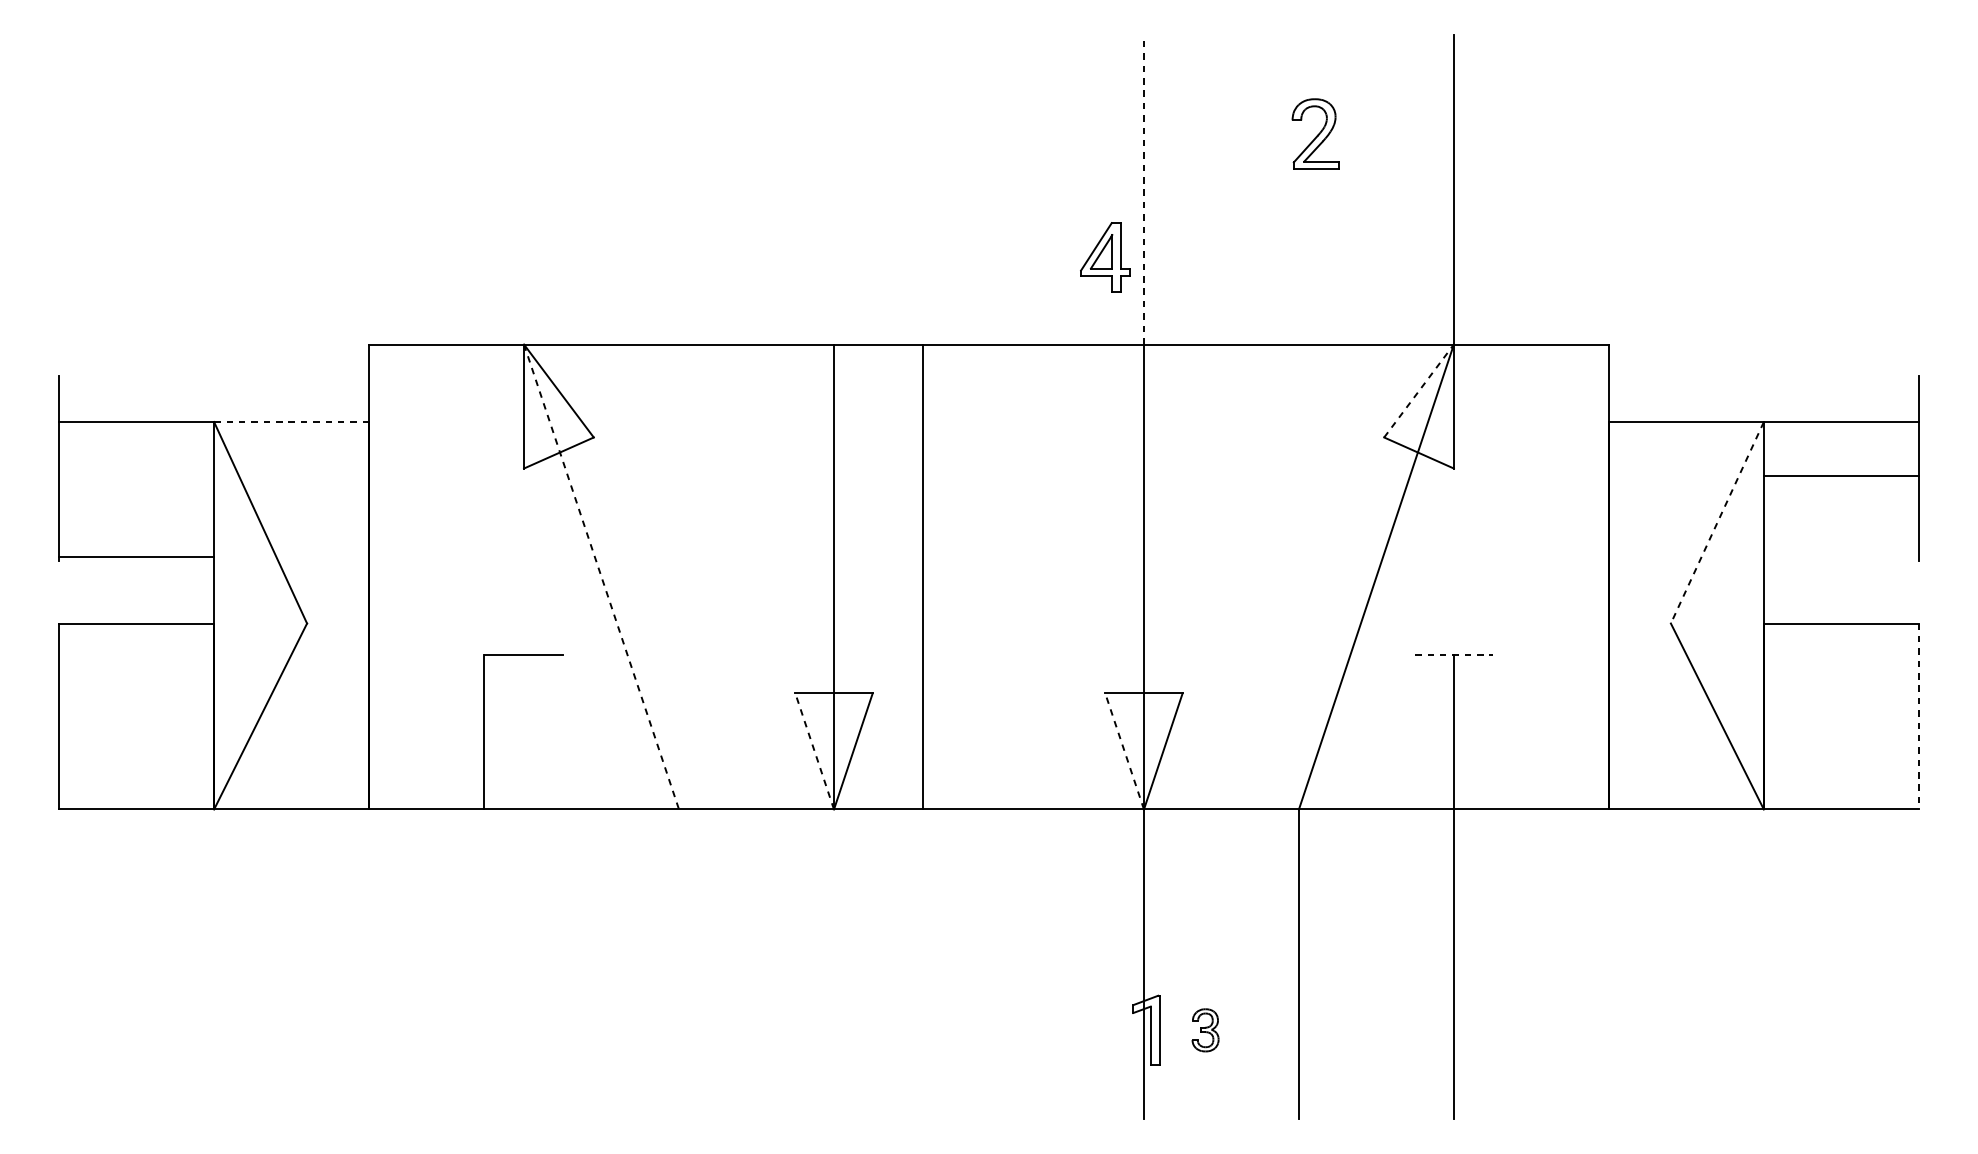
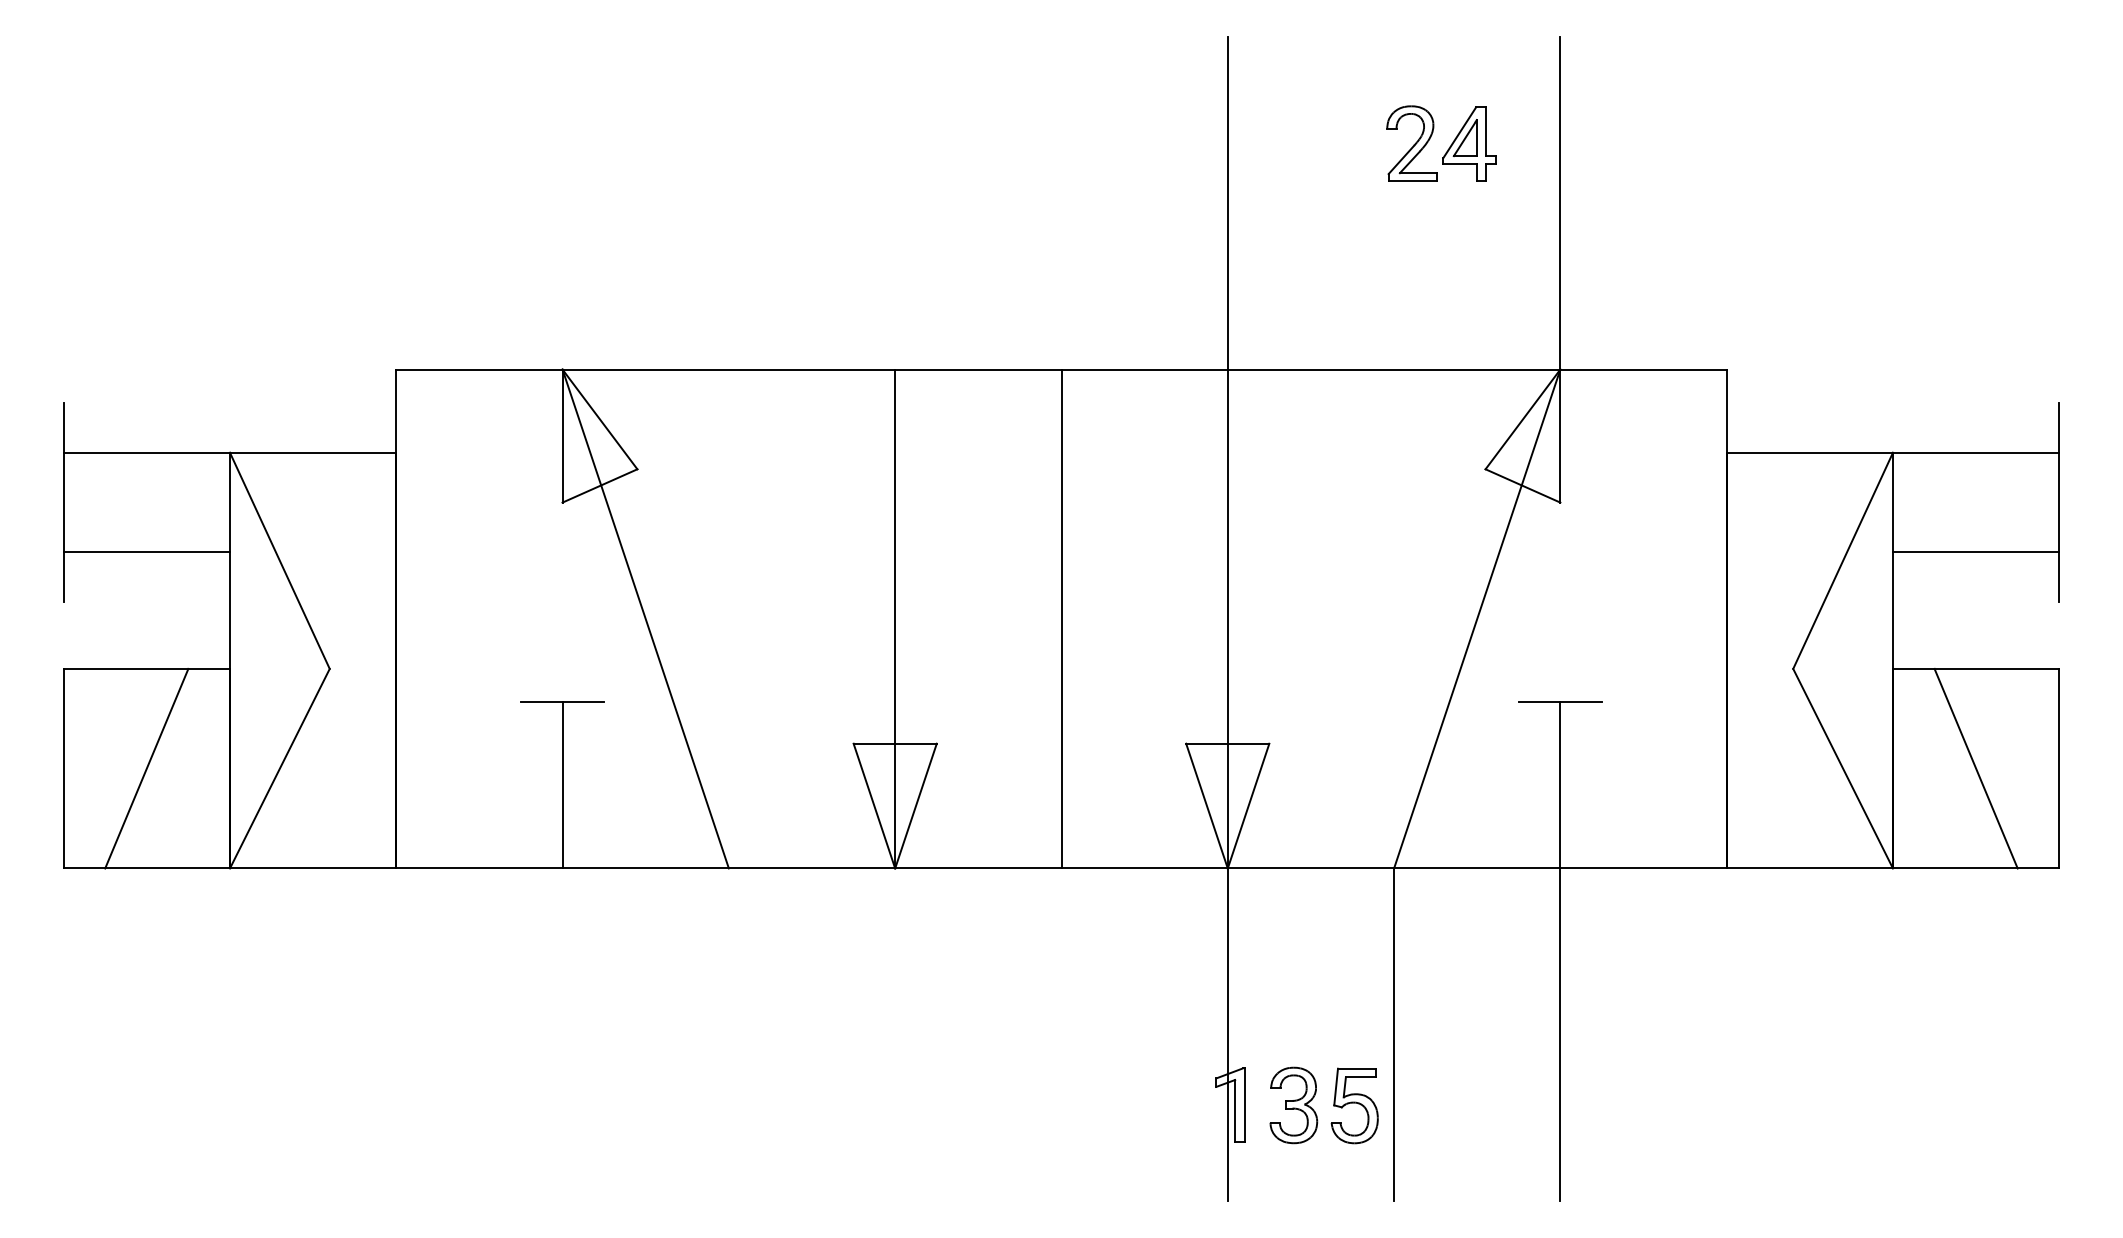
line: (1143, 188) -> (1227, 202), dashed -> solid
part: (1105, 256) -> (1469, 143), moved
line: (1419, 391) -> (1523, 419), dashed -> solid
line: (291, 421) -> (313, 452), dashed -> solid
line: (1840, 475) -> (1975, 552), moved
line: (1716, 523) -> (1842, 561), dashed -> solid
line: (136, 556) -> (146, 552), moved
line: (601, 576) -> (645, 618), dashed -> solid
line: (922, 576) -> (1061, 618), moved
line: (1454, 654) -> (1560, 702), dashed -> solid
line: (136, 716) -> (146, 768), added
line: (1840, 716) -> (1975, 768), added
line: (1919, 716) -> (2059, 768), dashed -> solid
line: (483, 732) -> (562, 785), moved
line: (814, 751) -> (874, 806), dashed -> solid
line: (1125, 751) -> (1207, 806), dashed -> solid
part: (1205, 1030) -> (1293, 1105), size x1.67
part: (1262, 1030) -> (1354, 1105), added

